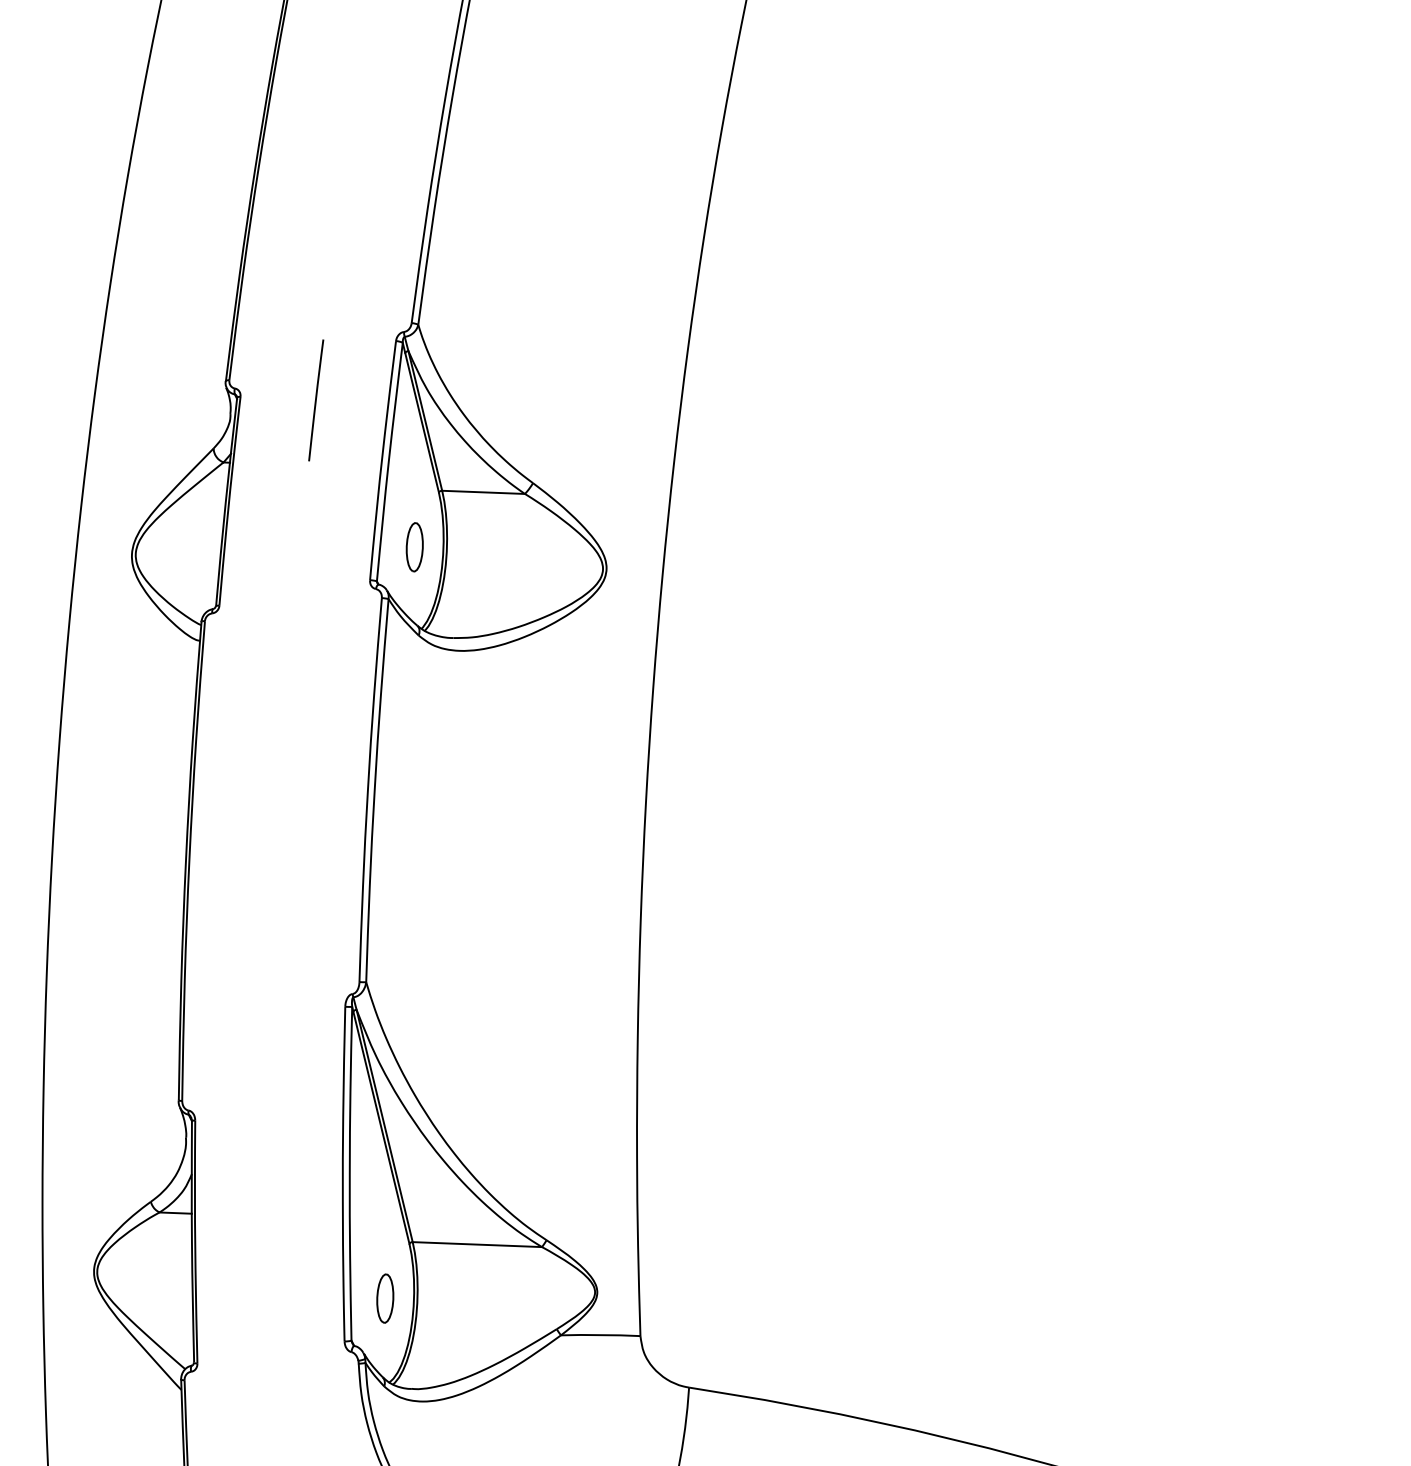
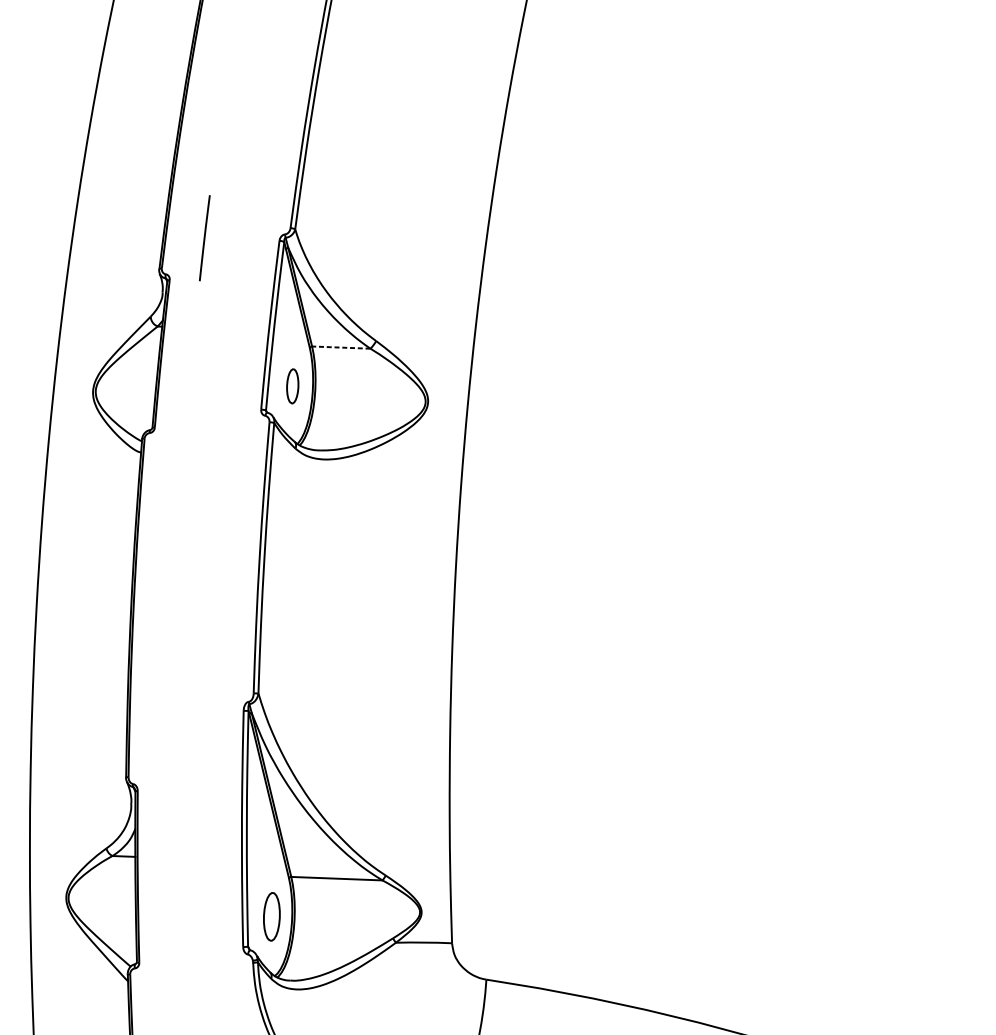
line: (316, 400) -> (205, 238), moved
line: (483, 492) -> (341, 347), solid -> dashed
part: (385, 1298) -> (272, 916), size x1.4

